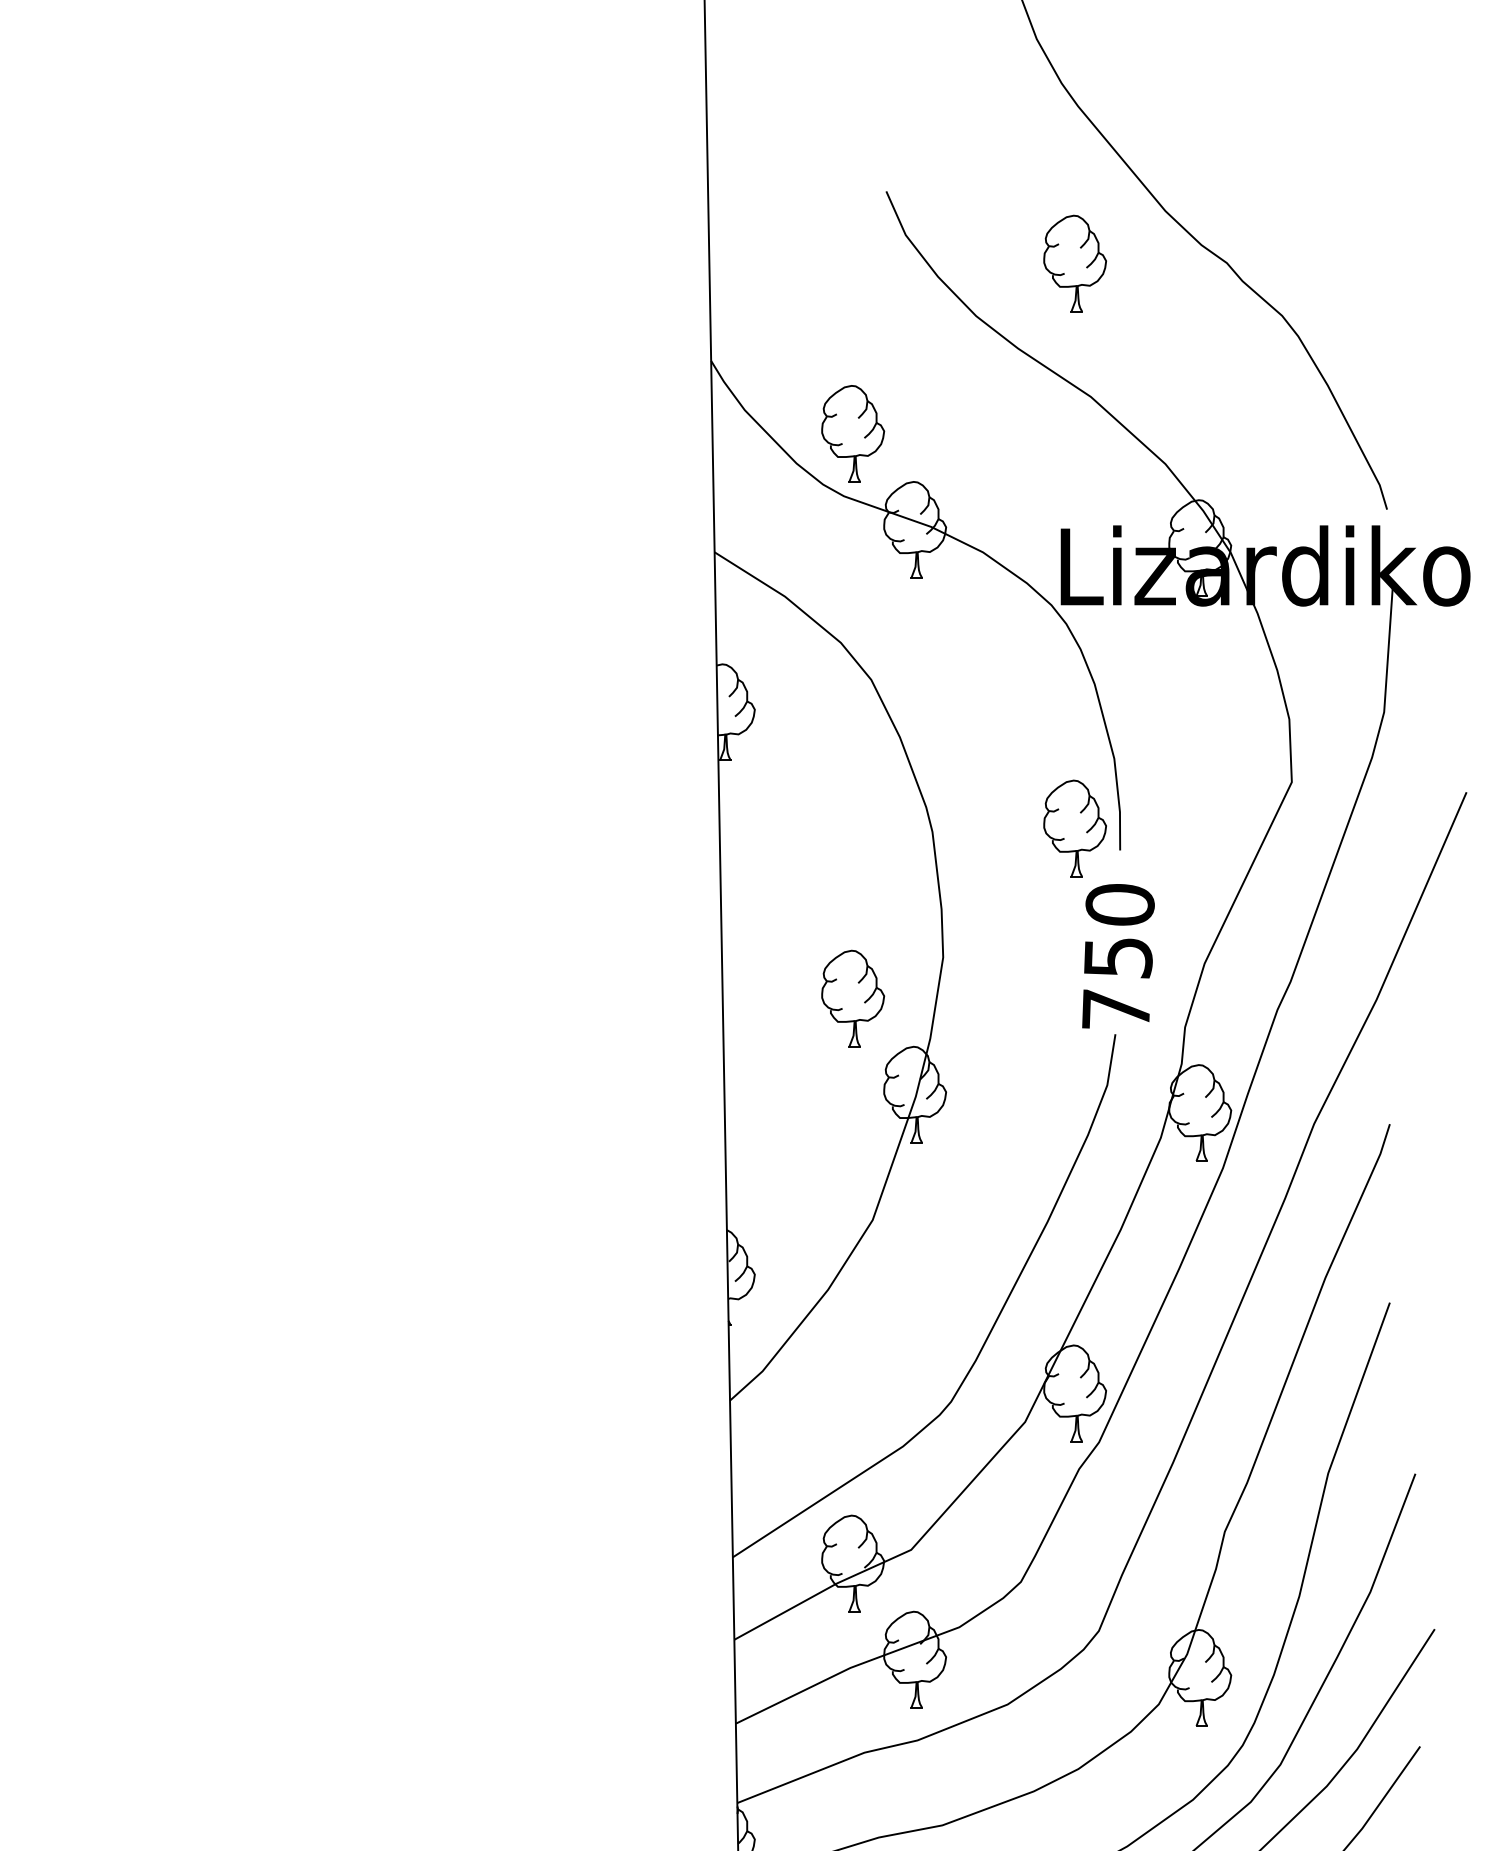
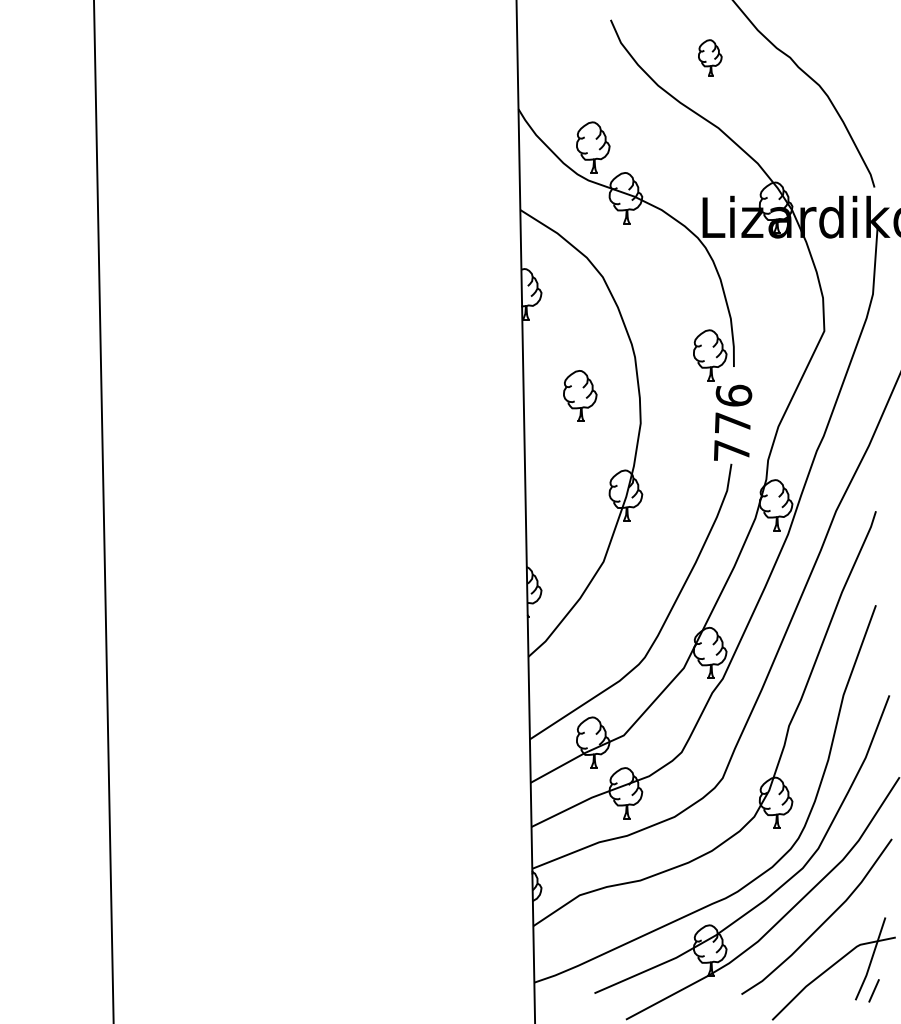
part: (1075, 262) -> (710, 57), size x0.7
text: (1119, 931) -> (733, 409), 750 -> 776
part: (853, 997) -> (580, 395), moved

